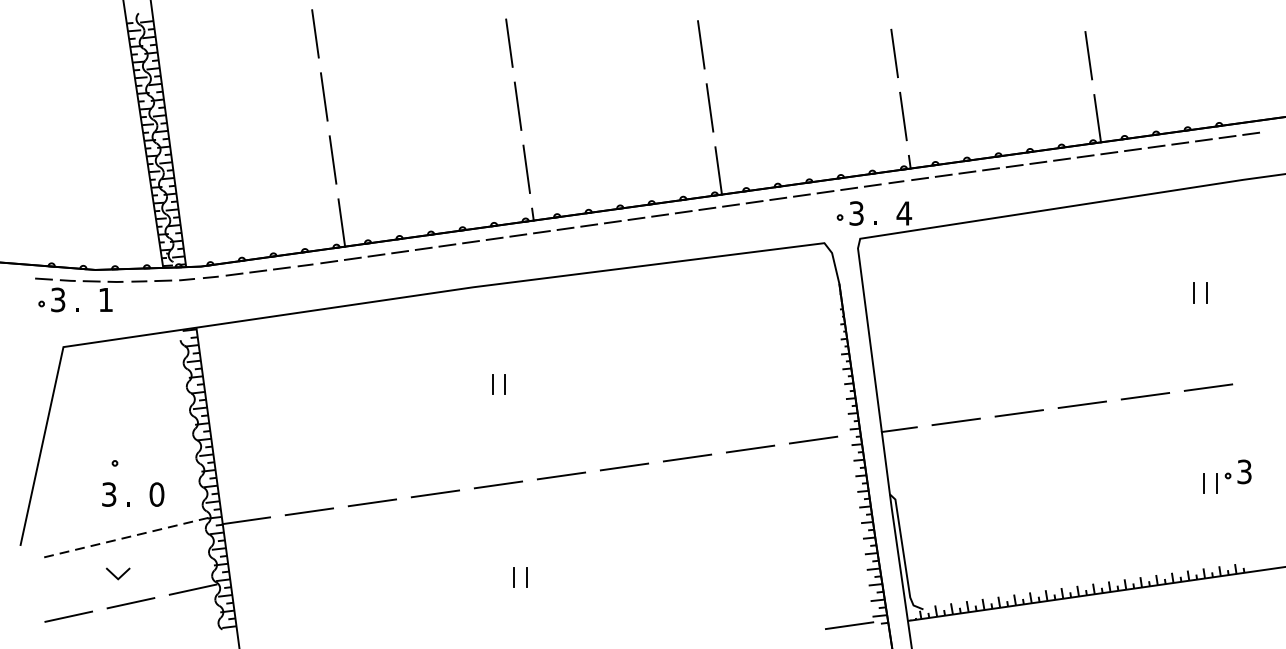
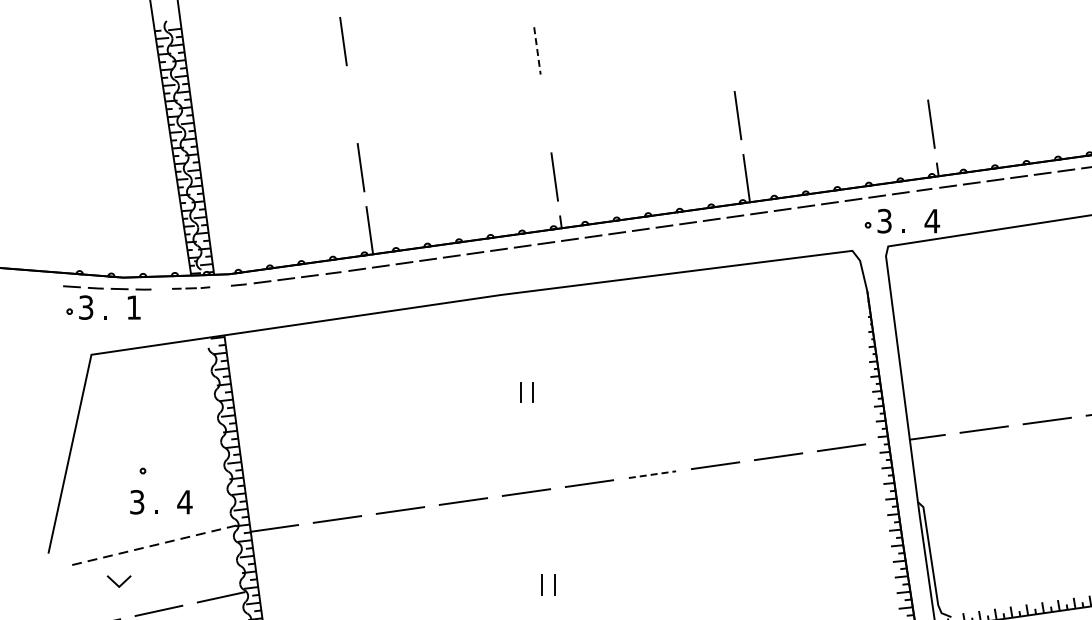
line: (509, 43) -> (537, 51), solid -> dashed
line: (701, 44) -> (729, 52), removed
line: (894, 53) -> (922, 61), removed
line: (323, 96) -> (351, 104), removed
line: (517, 105) -> (545, 113), removed
part: (162, 280) -> (190, 288), size x0.6
line: (624, 466) -> (652, 474), solid -> dashed
text: (156, 494) -> (184, 502), 0 -> 4
line: (115, 575) -> (116, 583), moved

